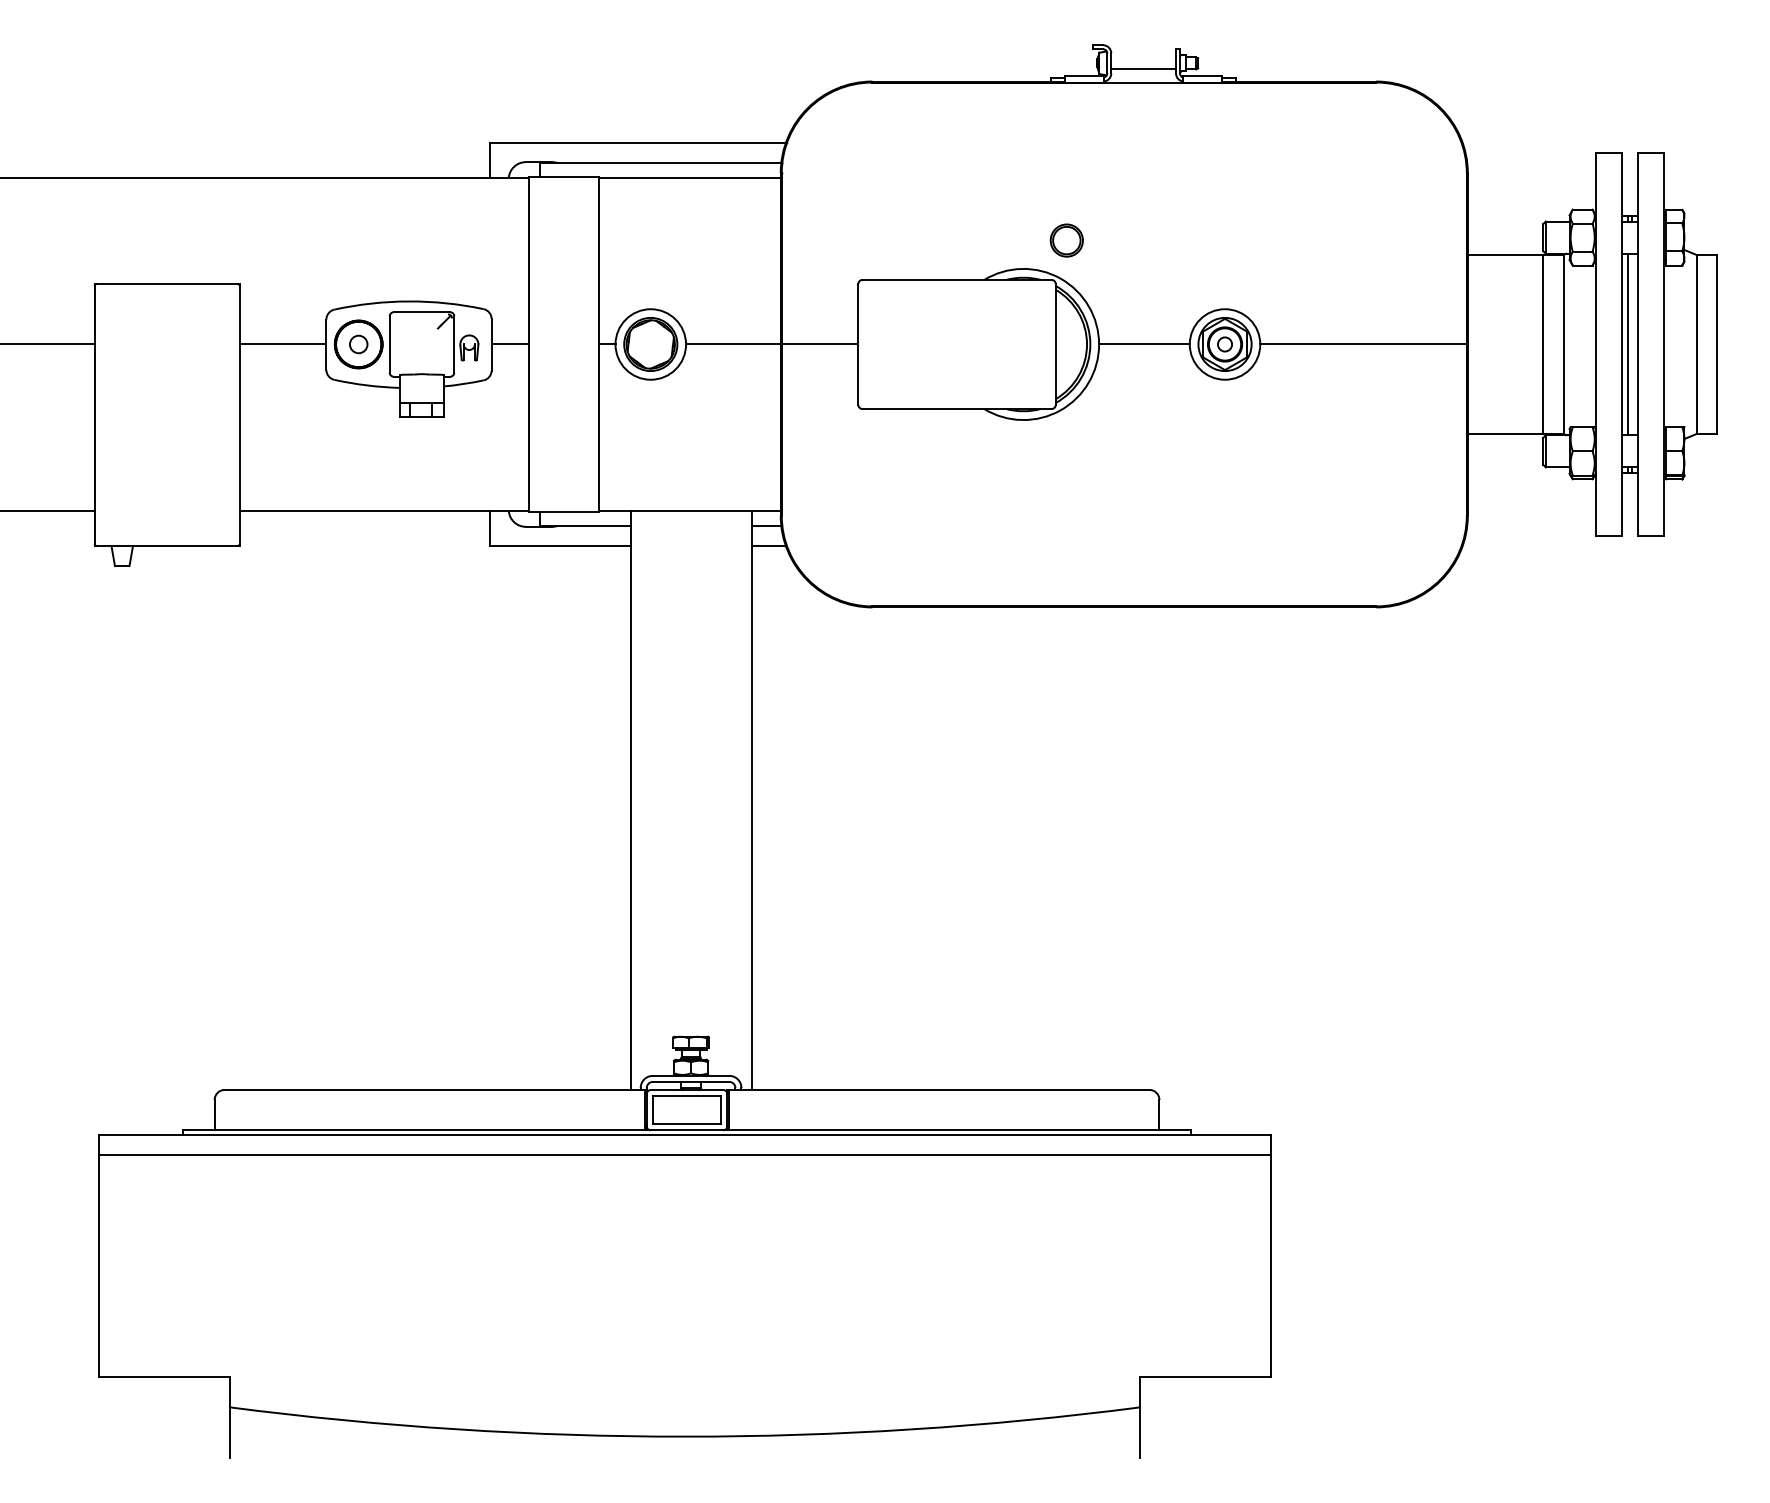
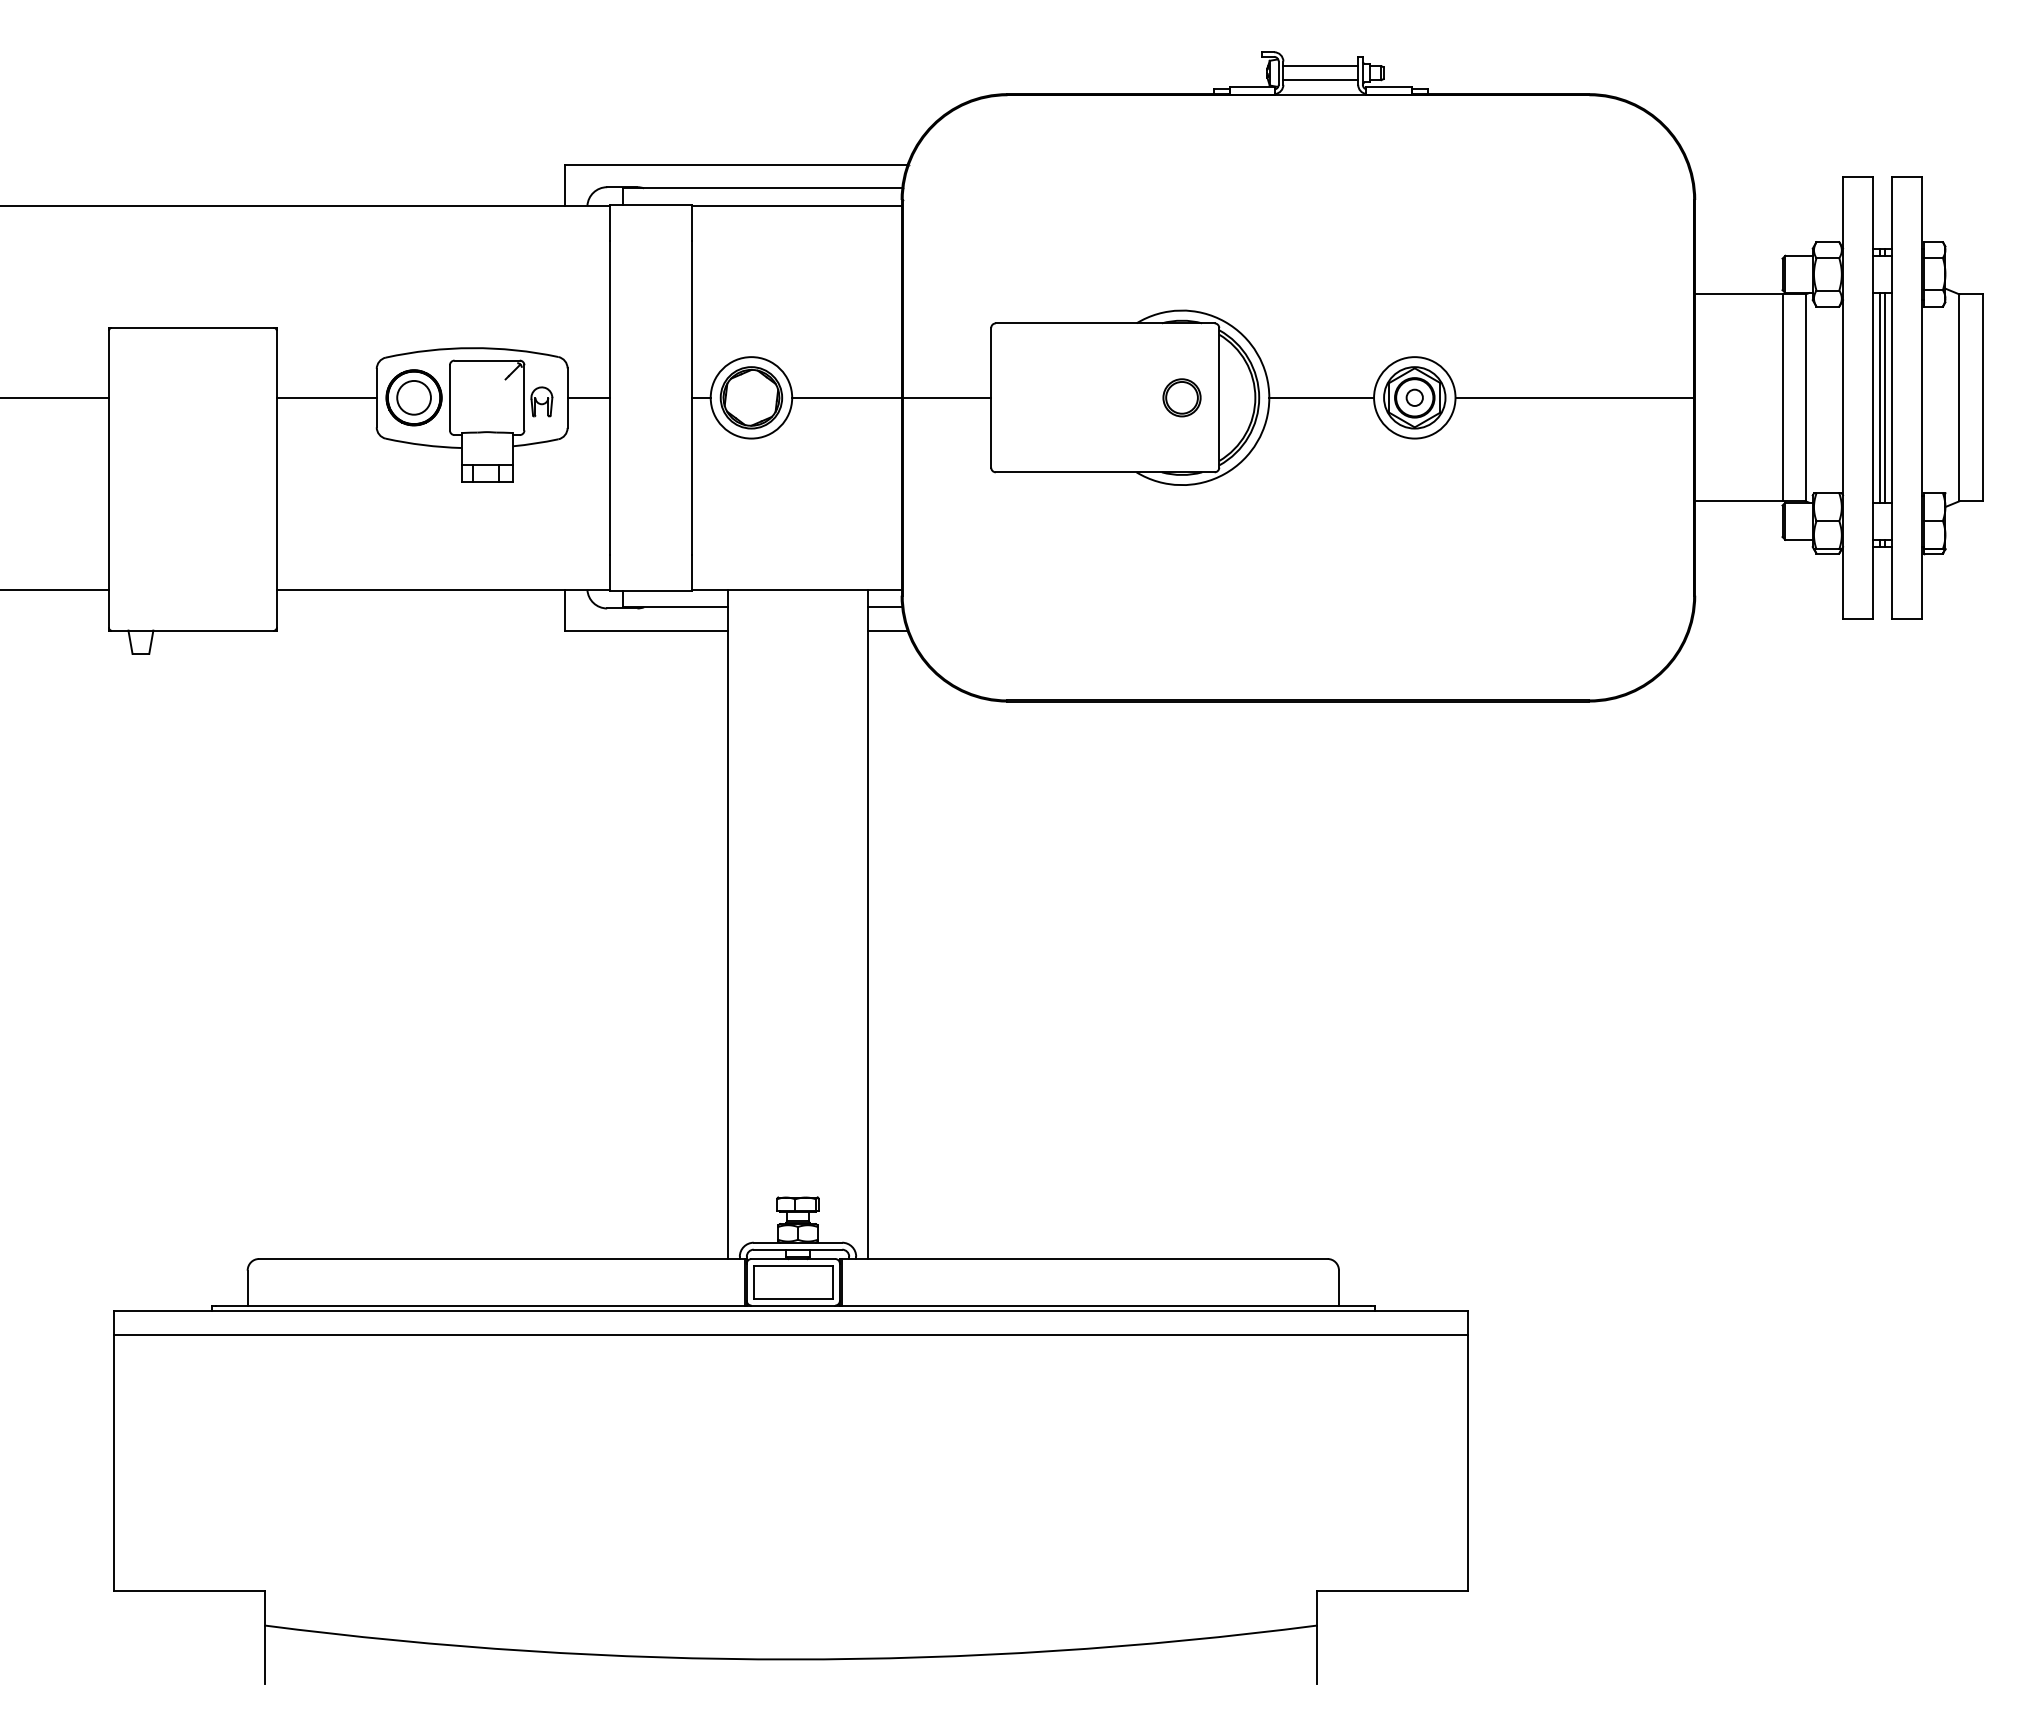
line: (1143, 57) -> (1320, 66), added
part: (1066, 240) -> (1181, 397), moved
circle: (358, 344) -> (413, 397), size x1.67
line: (1631, 344) -> (1884, 397), added

